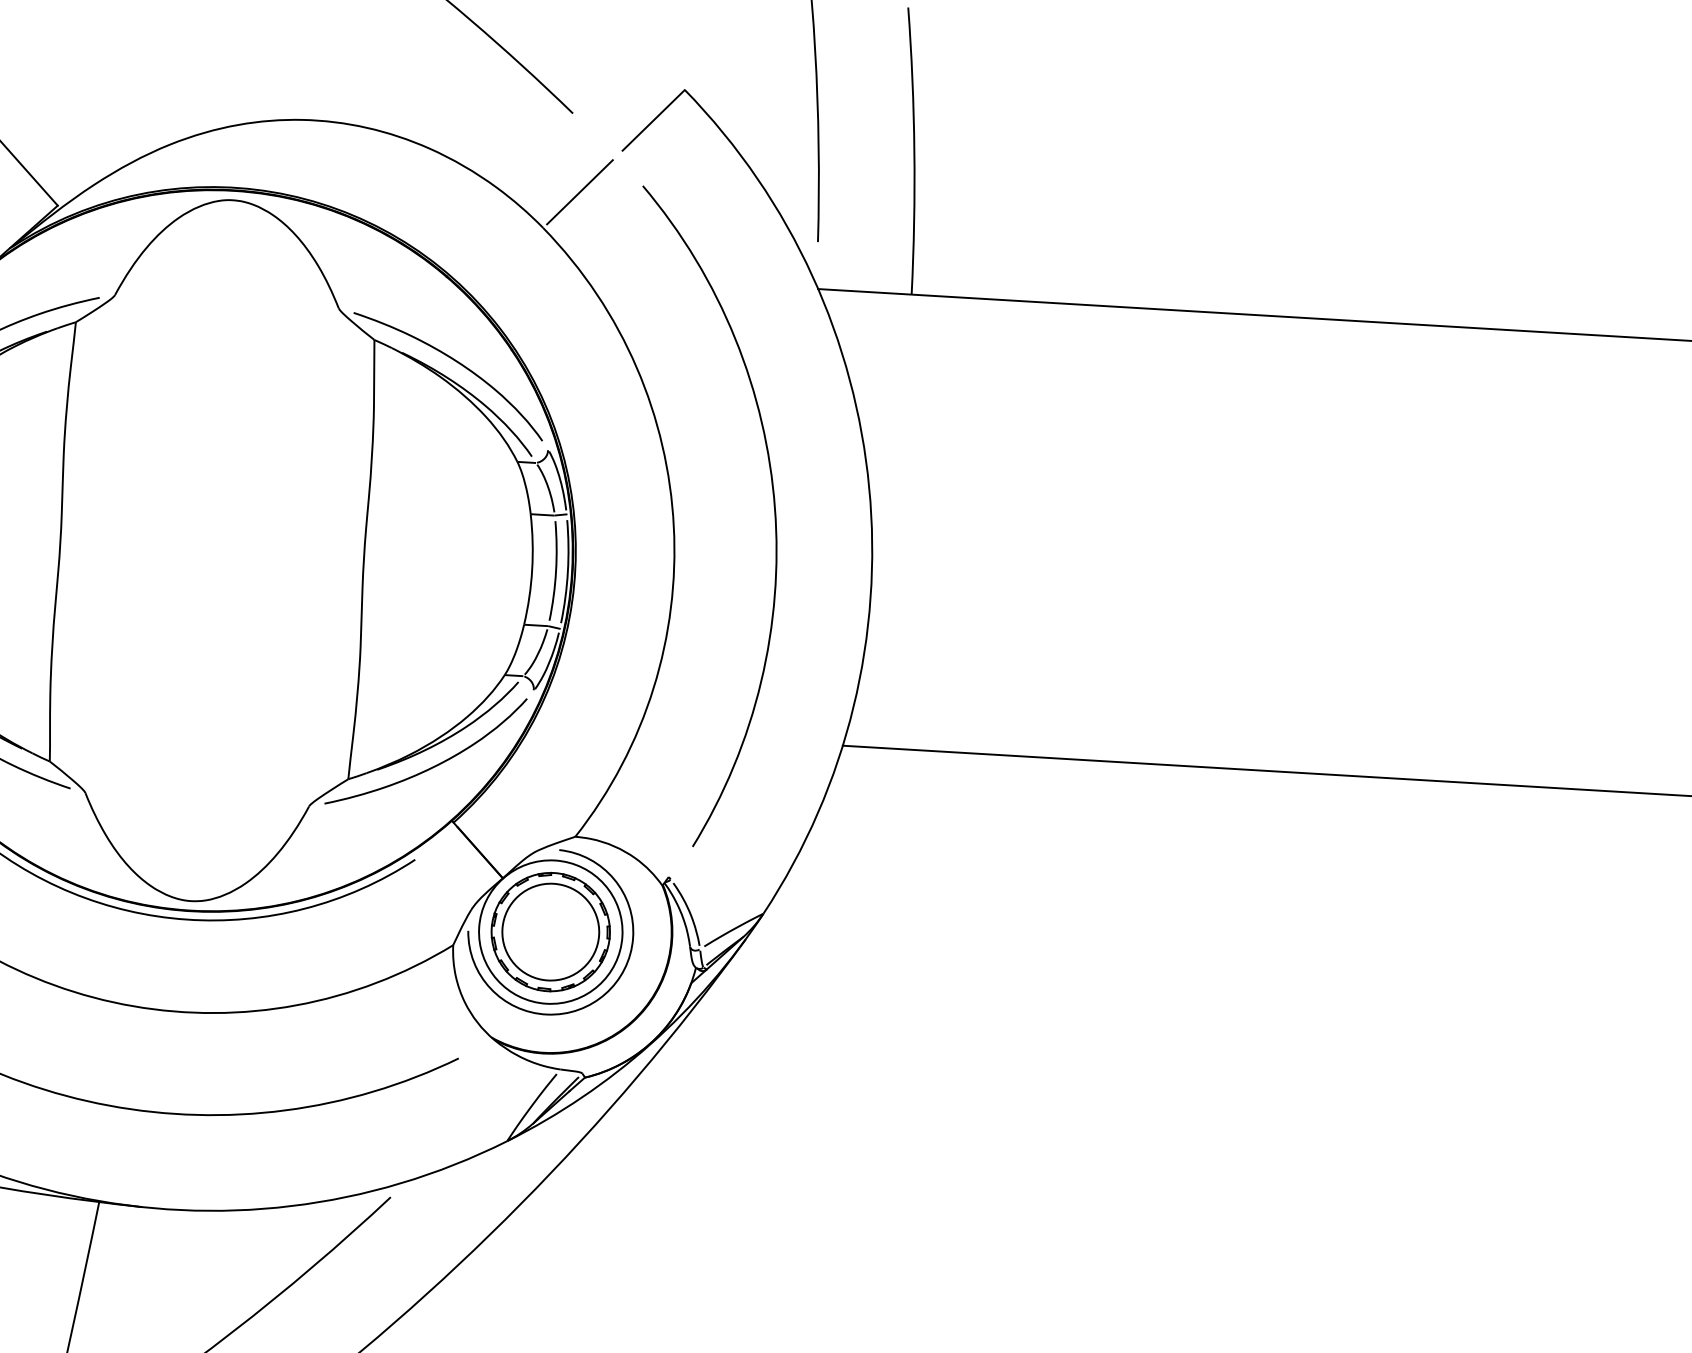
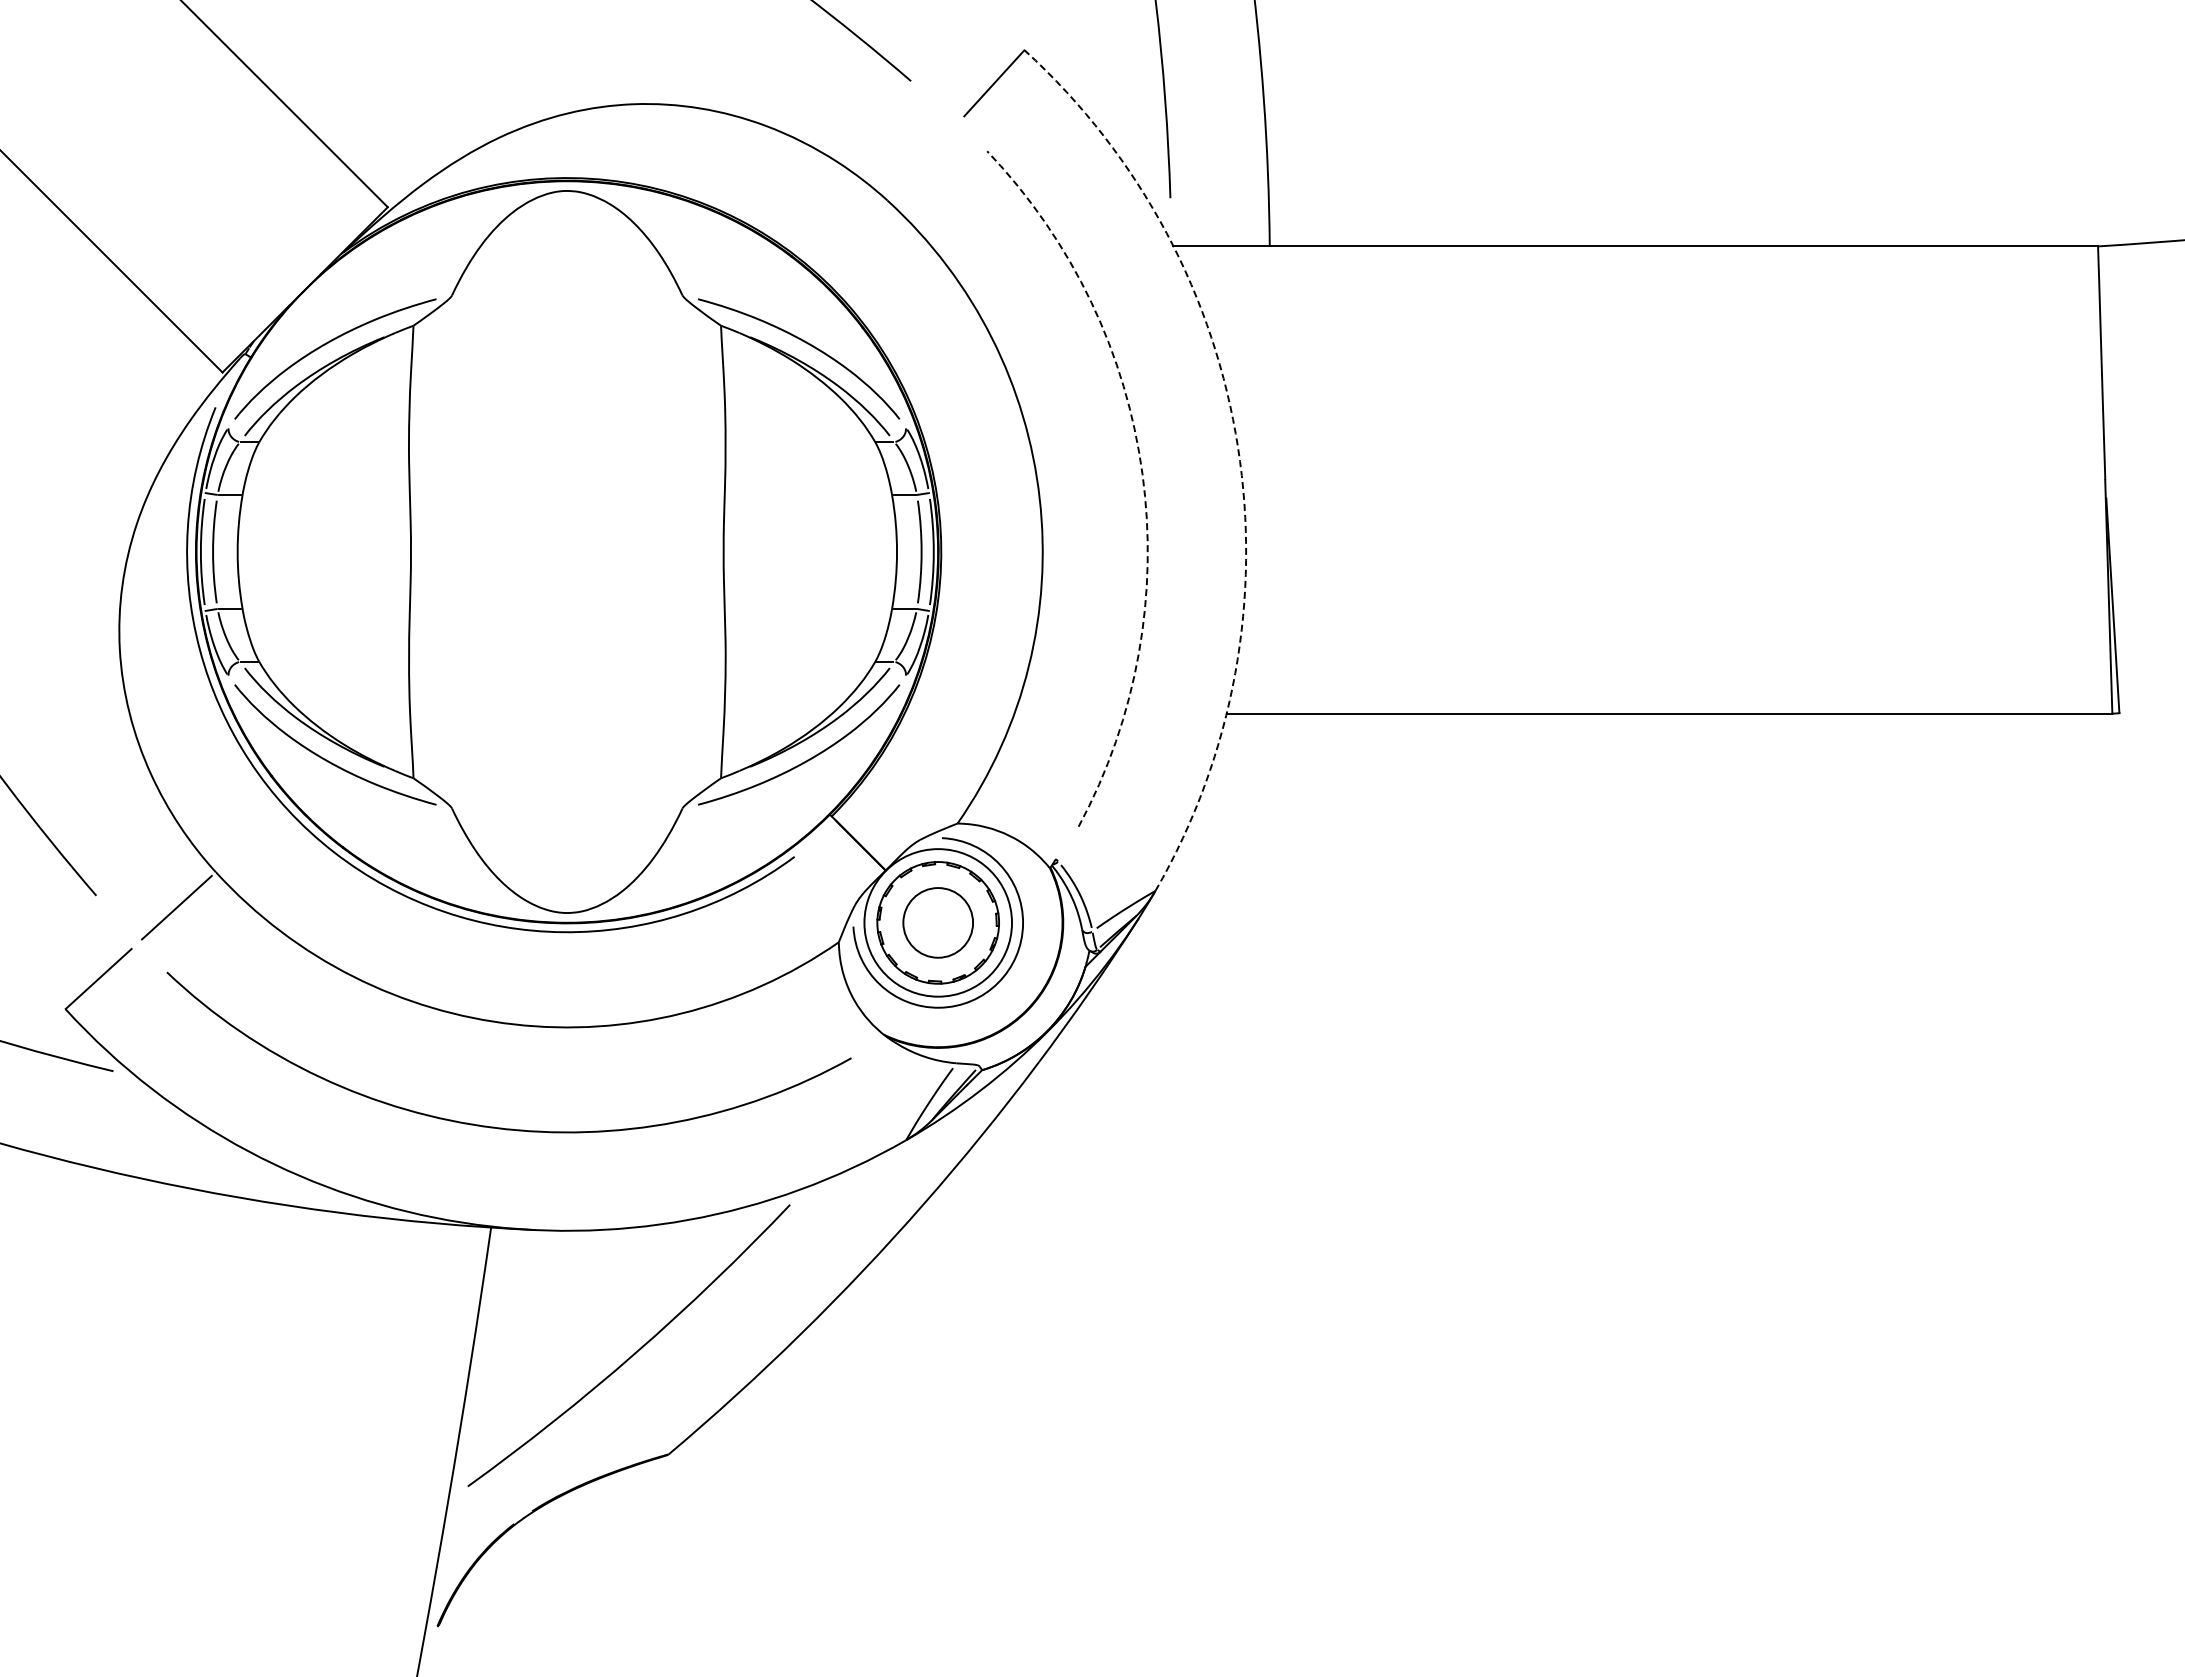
line: (579, 192) -> (922, 161), removed
arc: (869, 487) -> (1238, 447), solid -> dashed
arc: (774, 508) -> (1142, 474), solid -> dashed
circle: (551, 931) -> (938, 922), size x0.7

